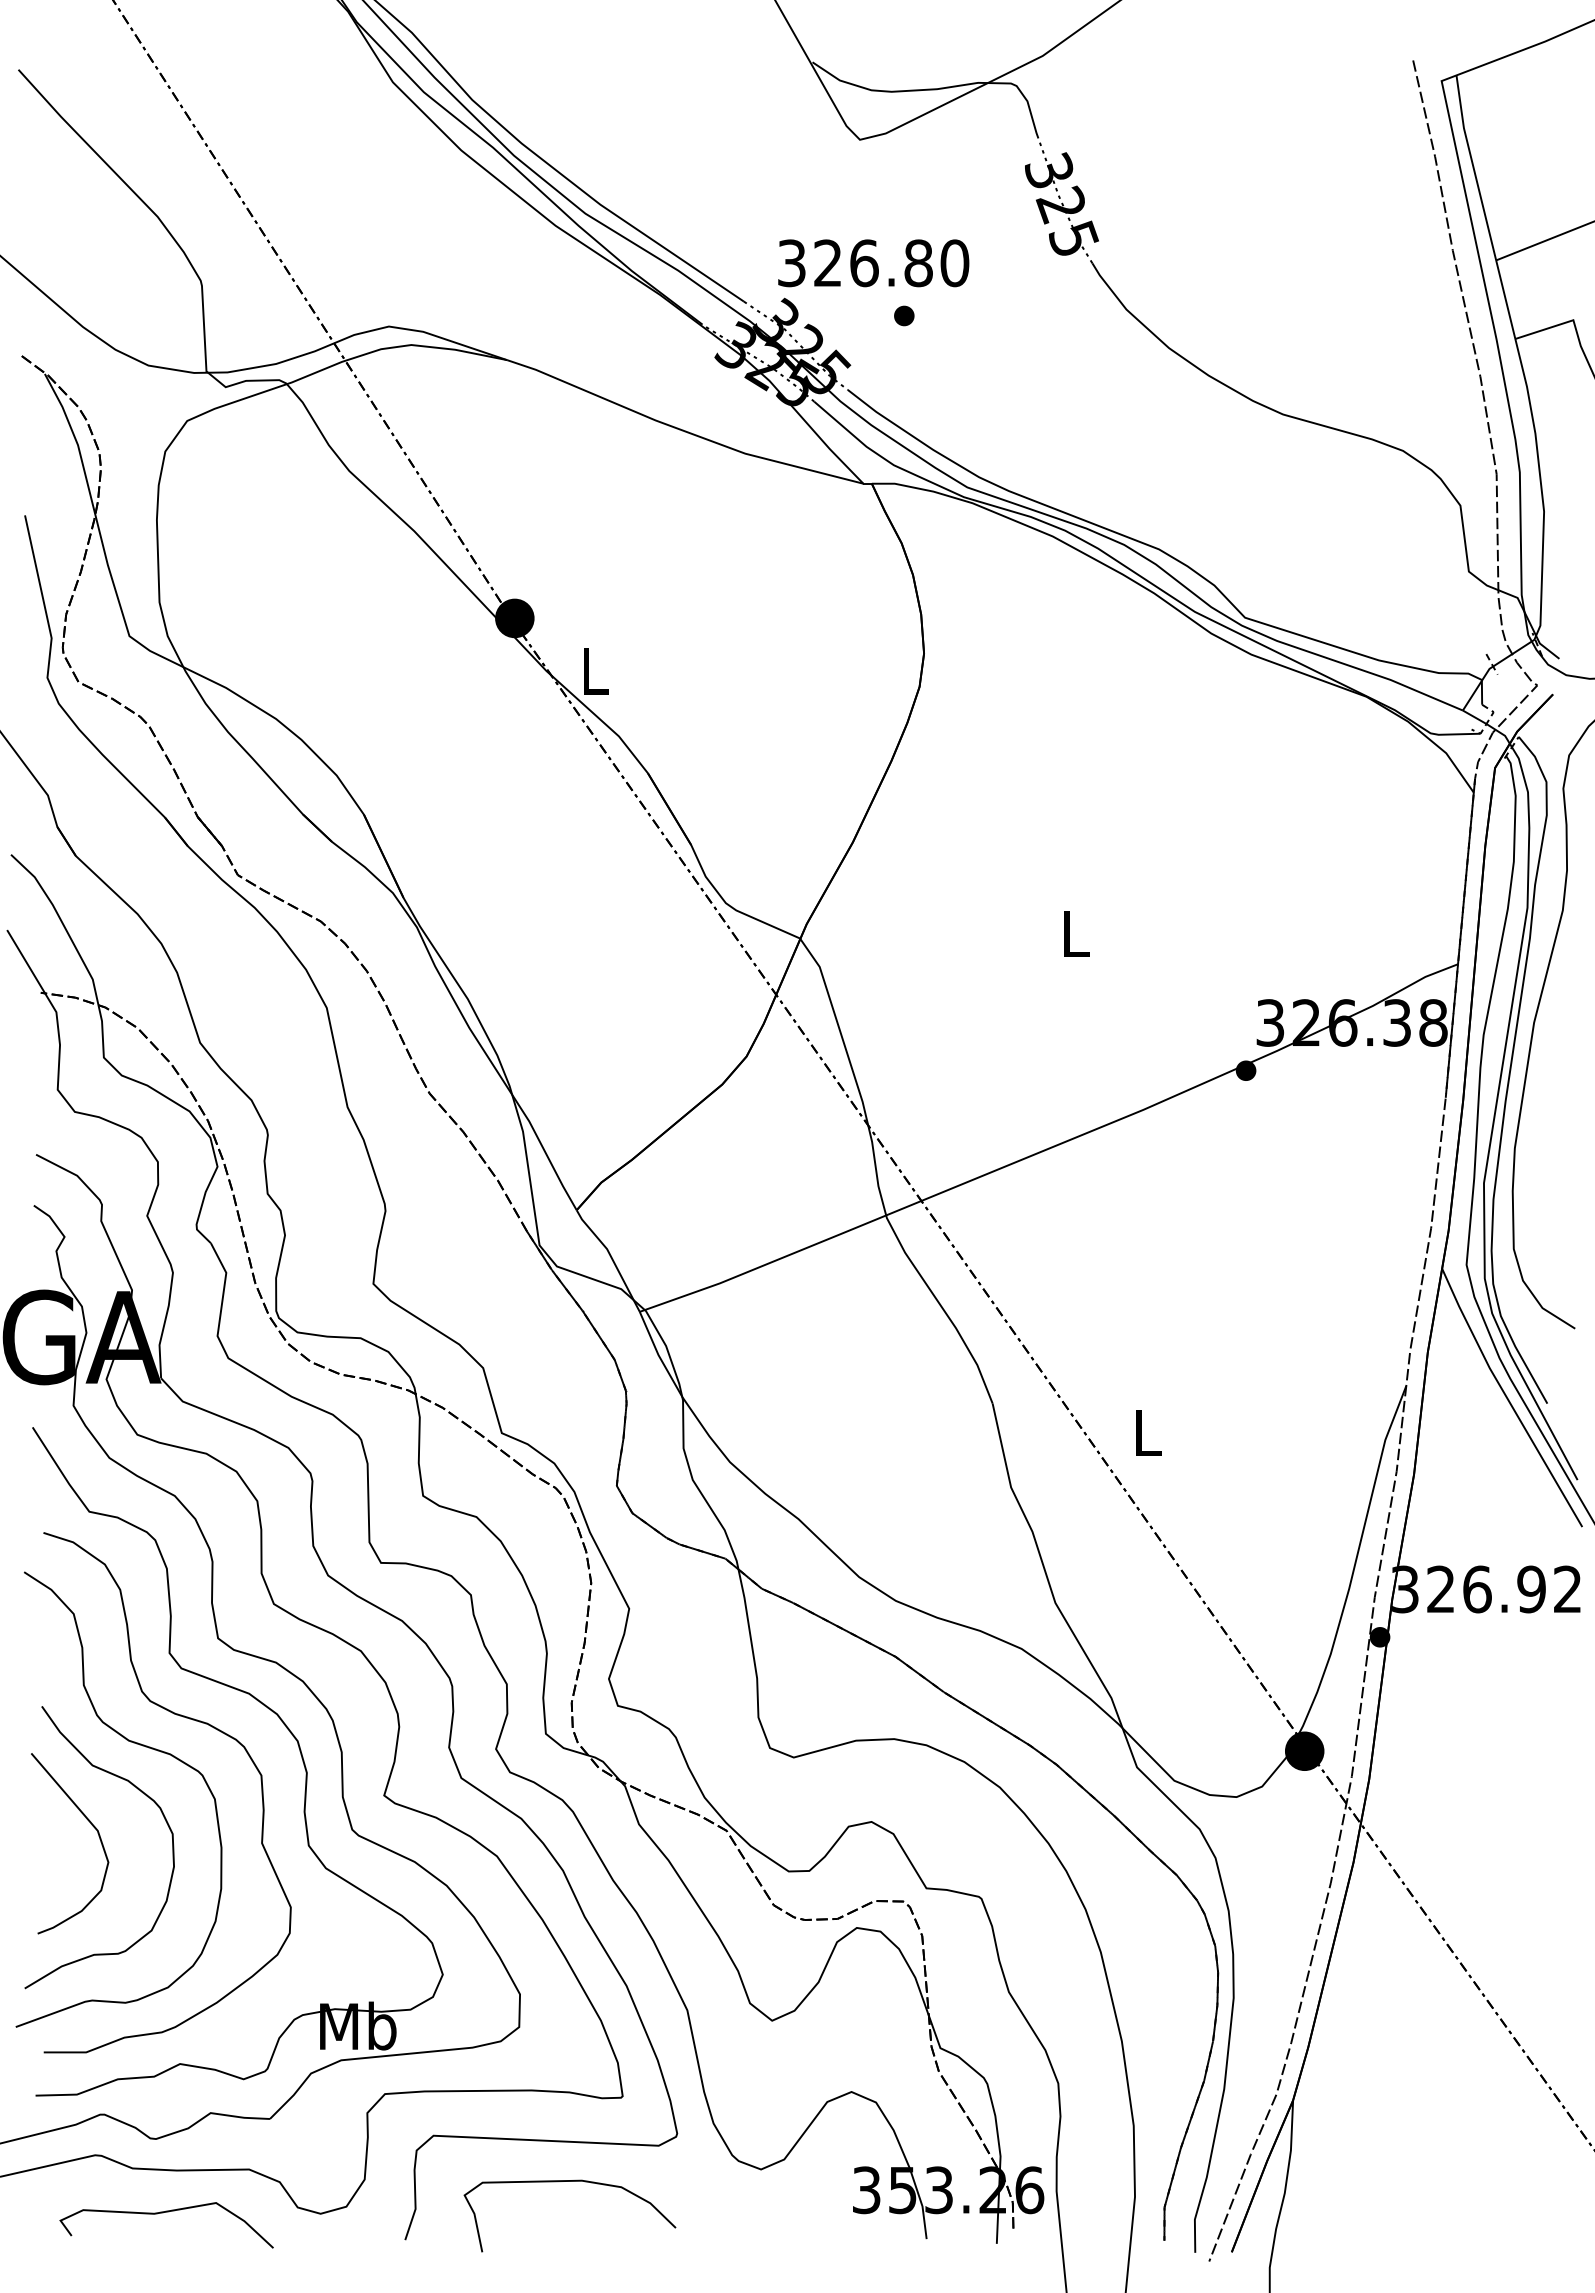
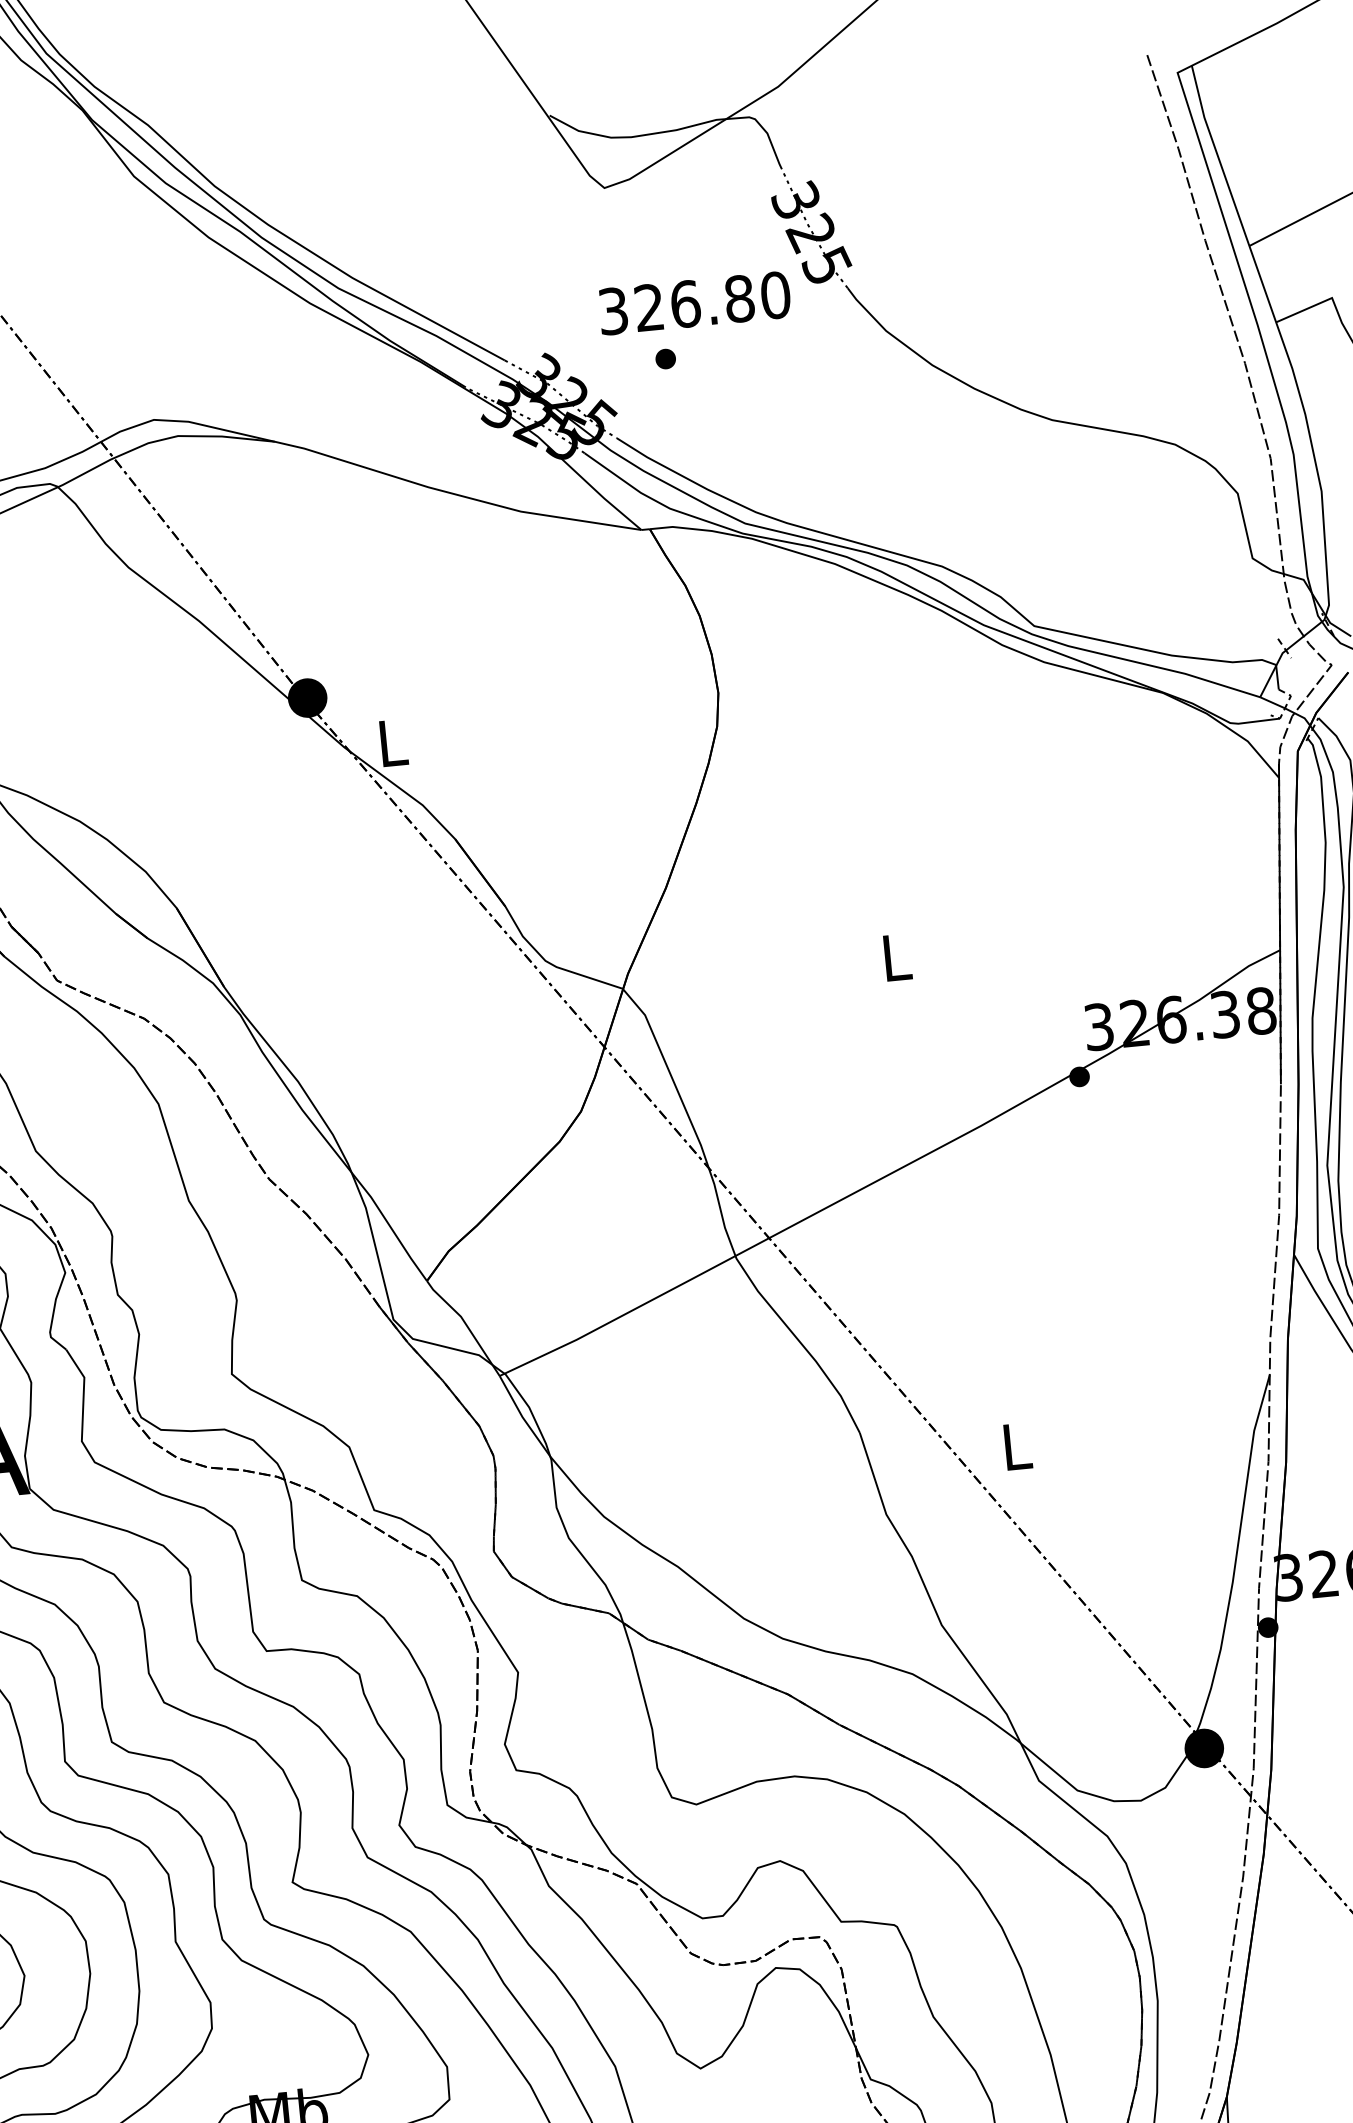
text: (873, 263) -> (694, 303), moved

